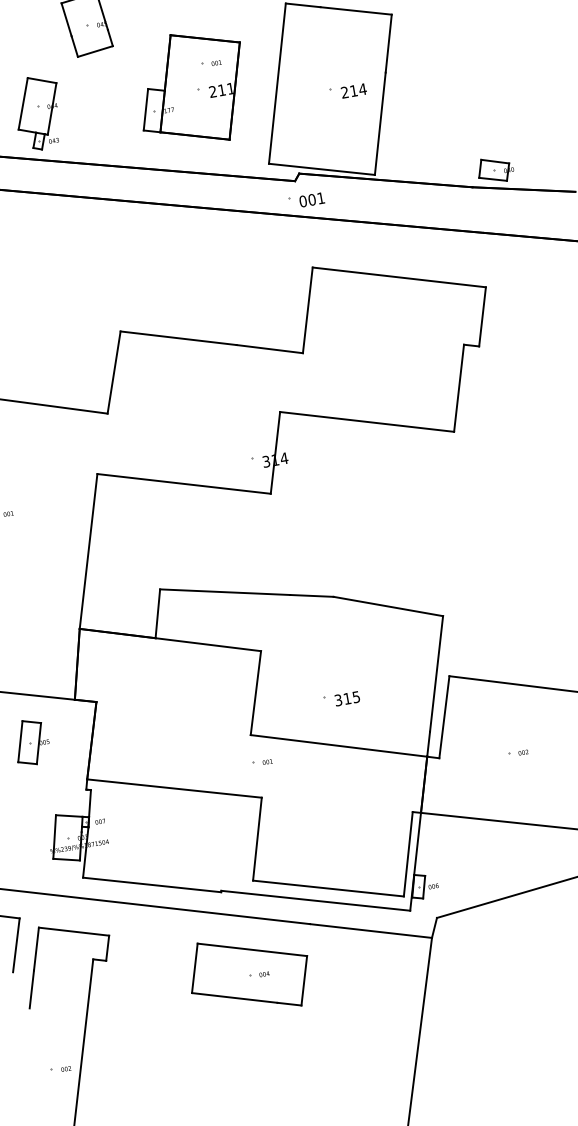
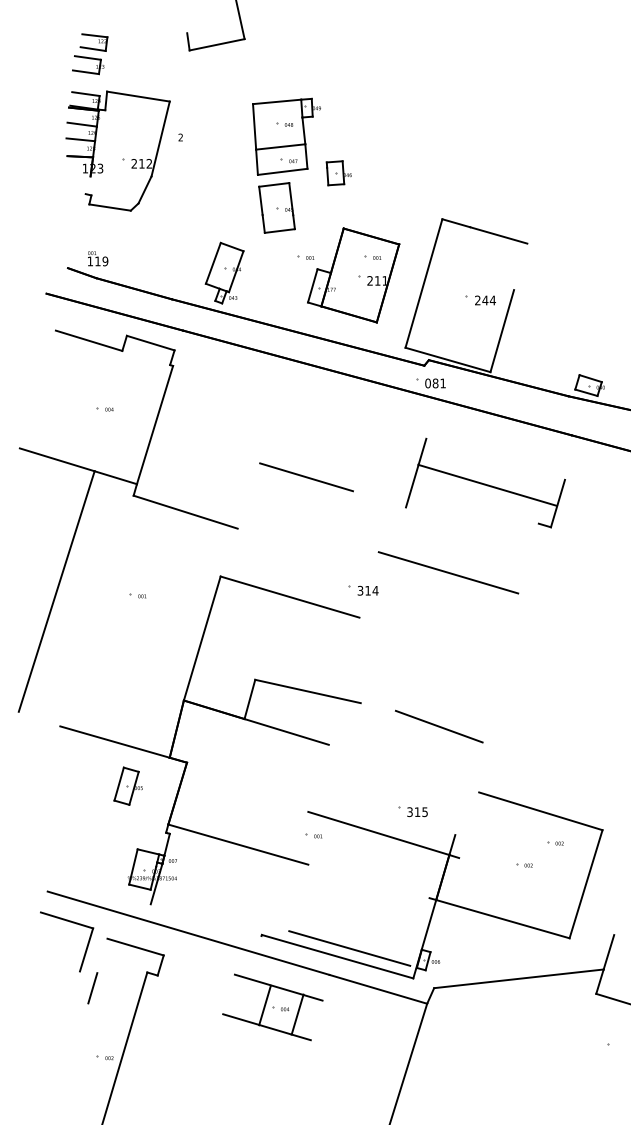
line: (388, 43) -> (520, 266), removed
part: (131, 77) -> (305, 257), added
text: (354, 90) -> (485, 300), 214 -> 244
text: (312, 199) -> (435, 383), 001 -> 081
line: (398, 276) -> (487, 484), moved
line: (269, 349) -> (379, 499), removed
line: (113, 372) -> (248, 495), removed
line: (459, 388) -> (528, 558), removed
line: (274, 452) -> (368, 584), removed
line: (310, 595) -> (377, 706), removed
line: (435, 673) -> (468, 788), removed
line: (255, 692) -> (318, 777), removed
part: (341, 699) -> (412, 811), moved
line: (444, 717) -> (469, 825), removed
part: (550, 720) -> (555, 843), added
line: (256, 838) -> (298, 897), removed
line: (407, 853) -> (419, 931), removed
line: (151, 885) -> (205, 920), removed
line: (36, 948) -> (102, 955), removed
line: (194, 968) -> (264, 1005), moved
line: (304, 980) -> (297, 1014), moved

